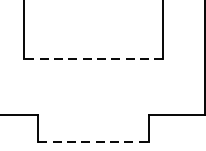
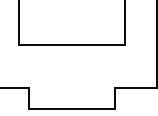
line: (93, 59) -> (71, 45), dashed -> solid
line: (93, 142) -> (71, 109), dashed -> solid

